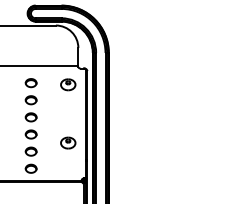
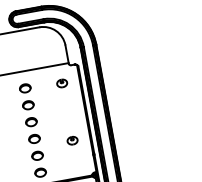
part: (68, 84) -> (62, 83), size x0.7
part: (68, 142) -> (72, 140), size x0.7

